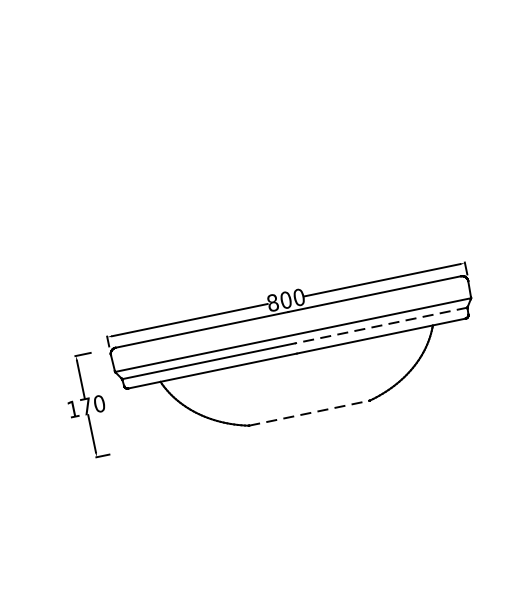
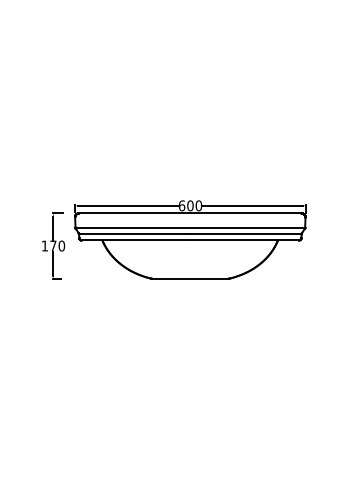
text: (272, 302) -> (181, 205), 800 -> 600
line: (381, 325) -> (246, 233), dashed -> solid
line: (309, 412) -> (190, 278), dashed -> solid

